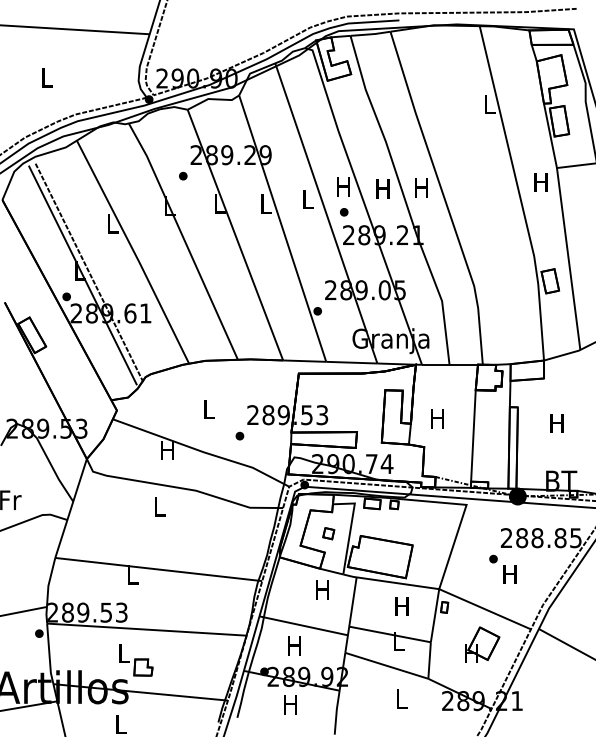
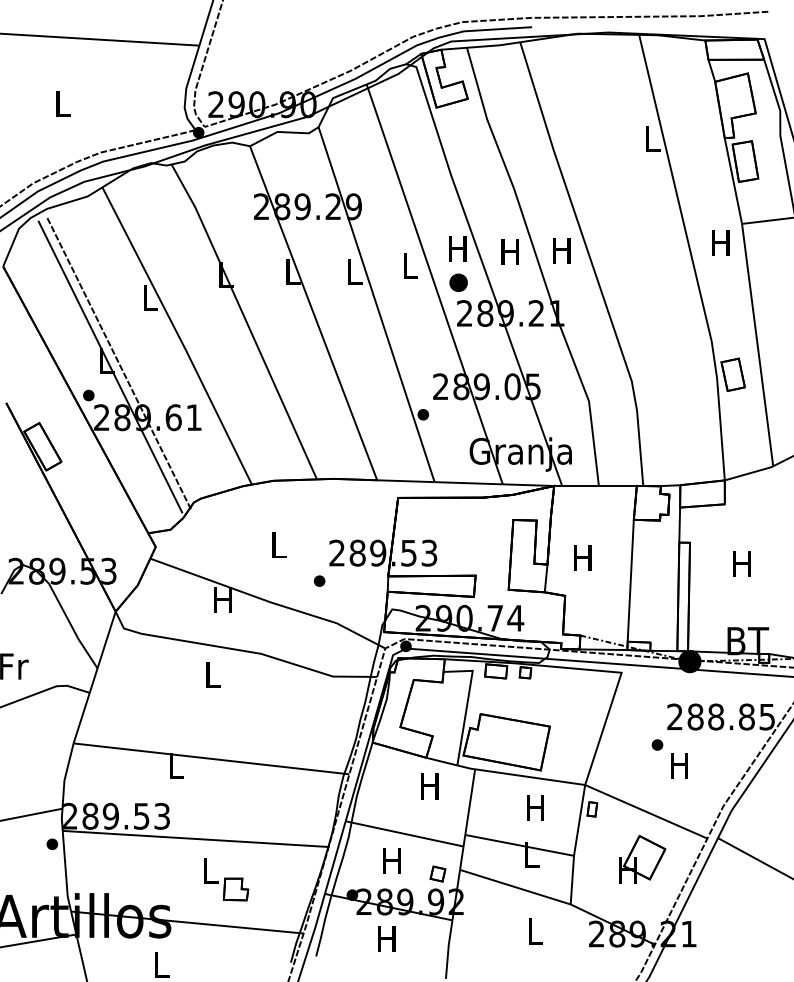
part: (182, 175) -> (243, 234), removed
part: (344, 212) -> (458, 282), size x1.6
part: (328, 533) -> (437, 873), moved
part: (136, 660) -> (226, 879), moved

